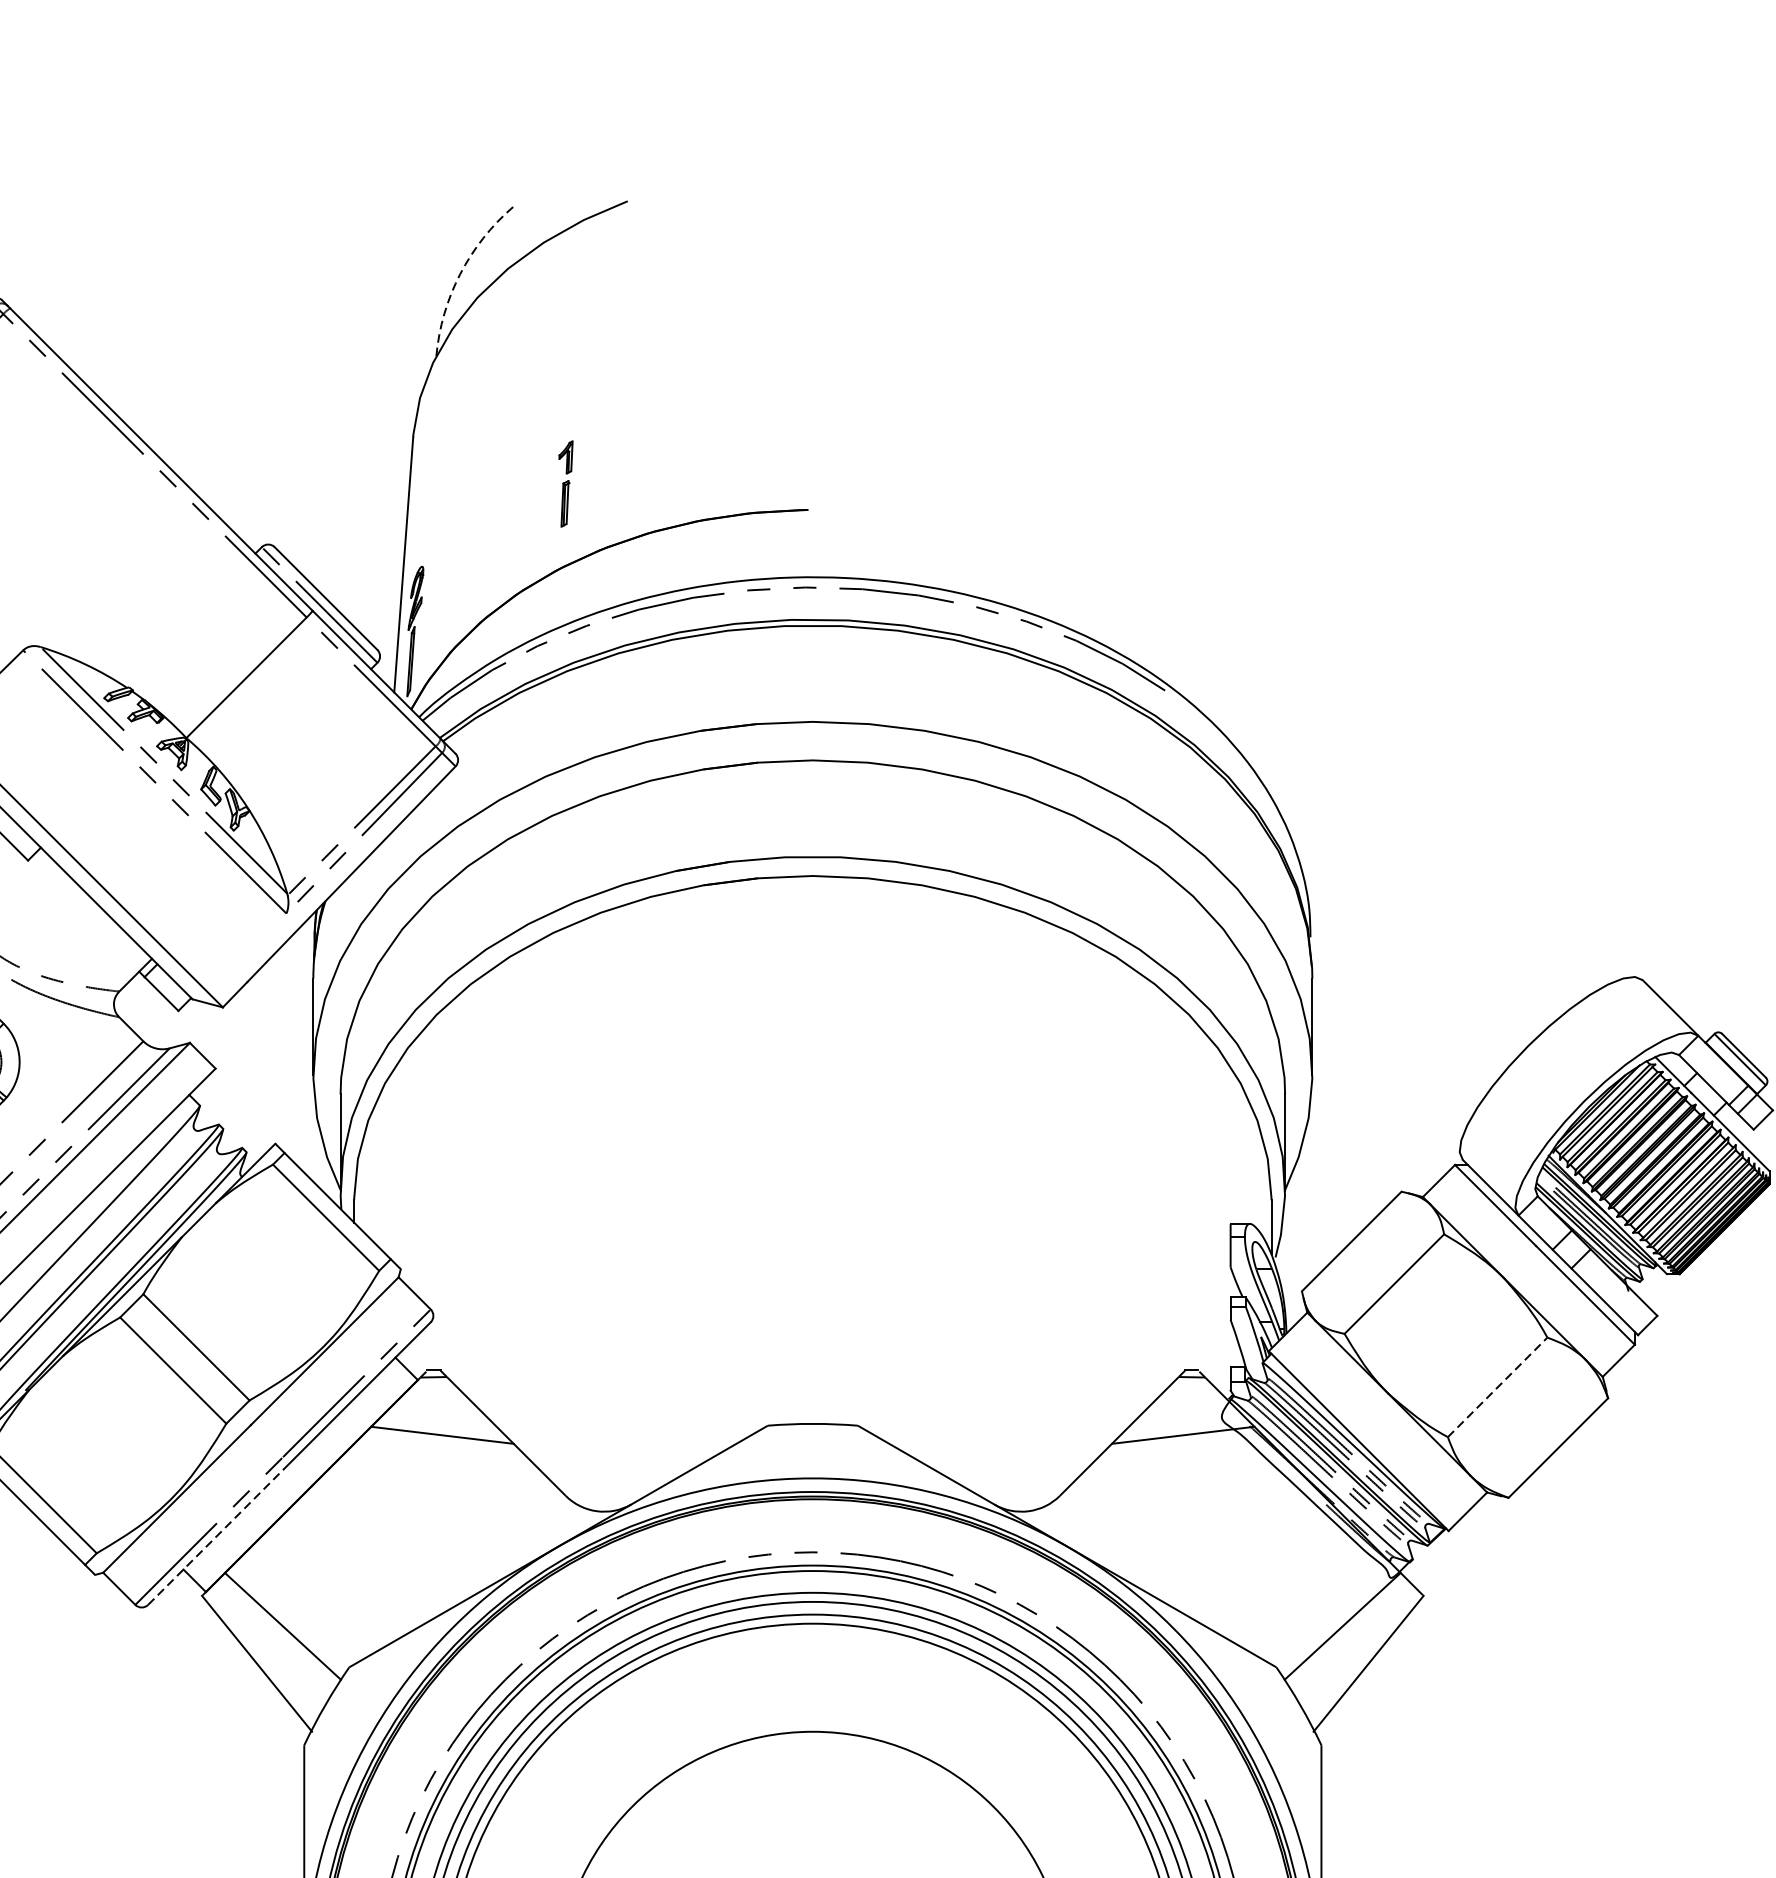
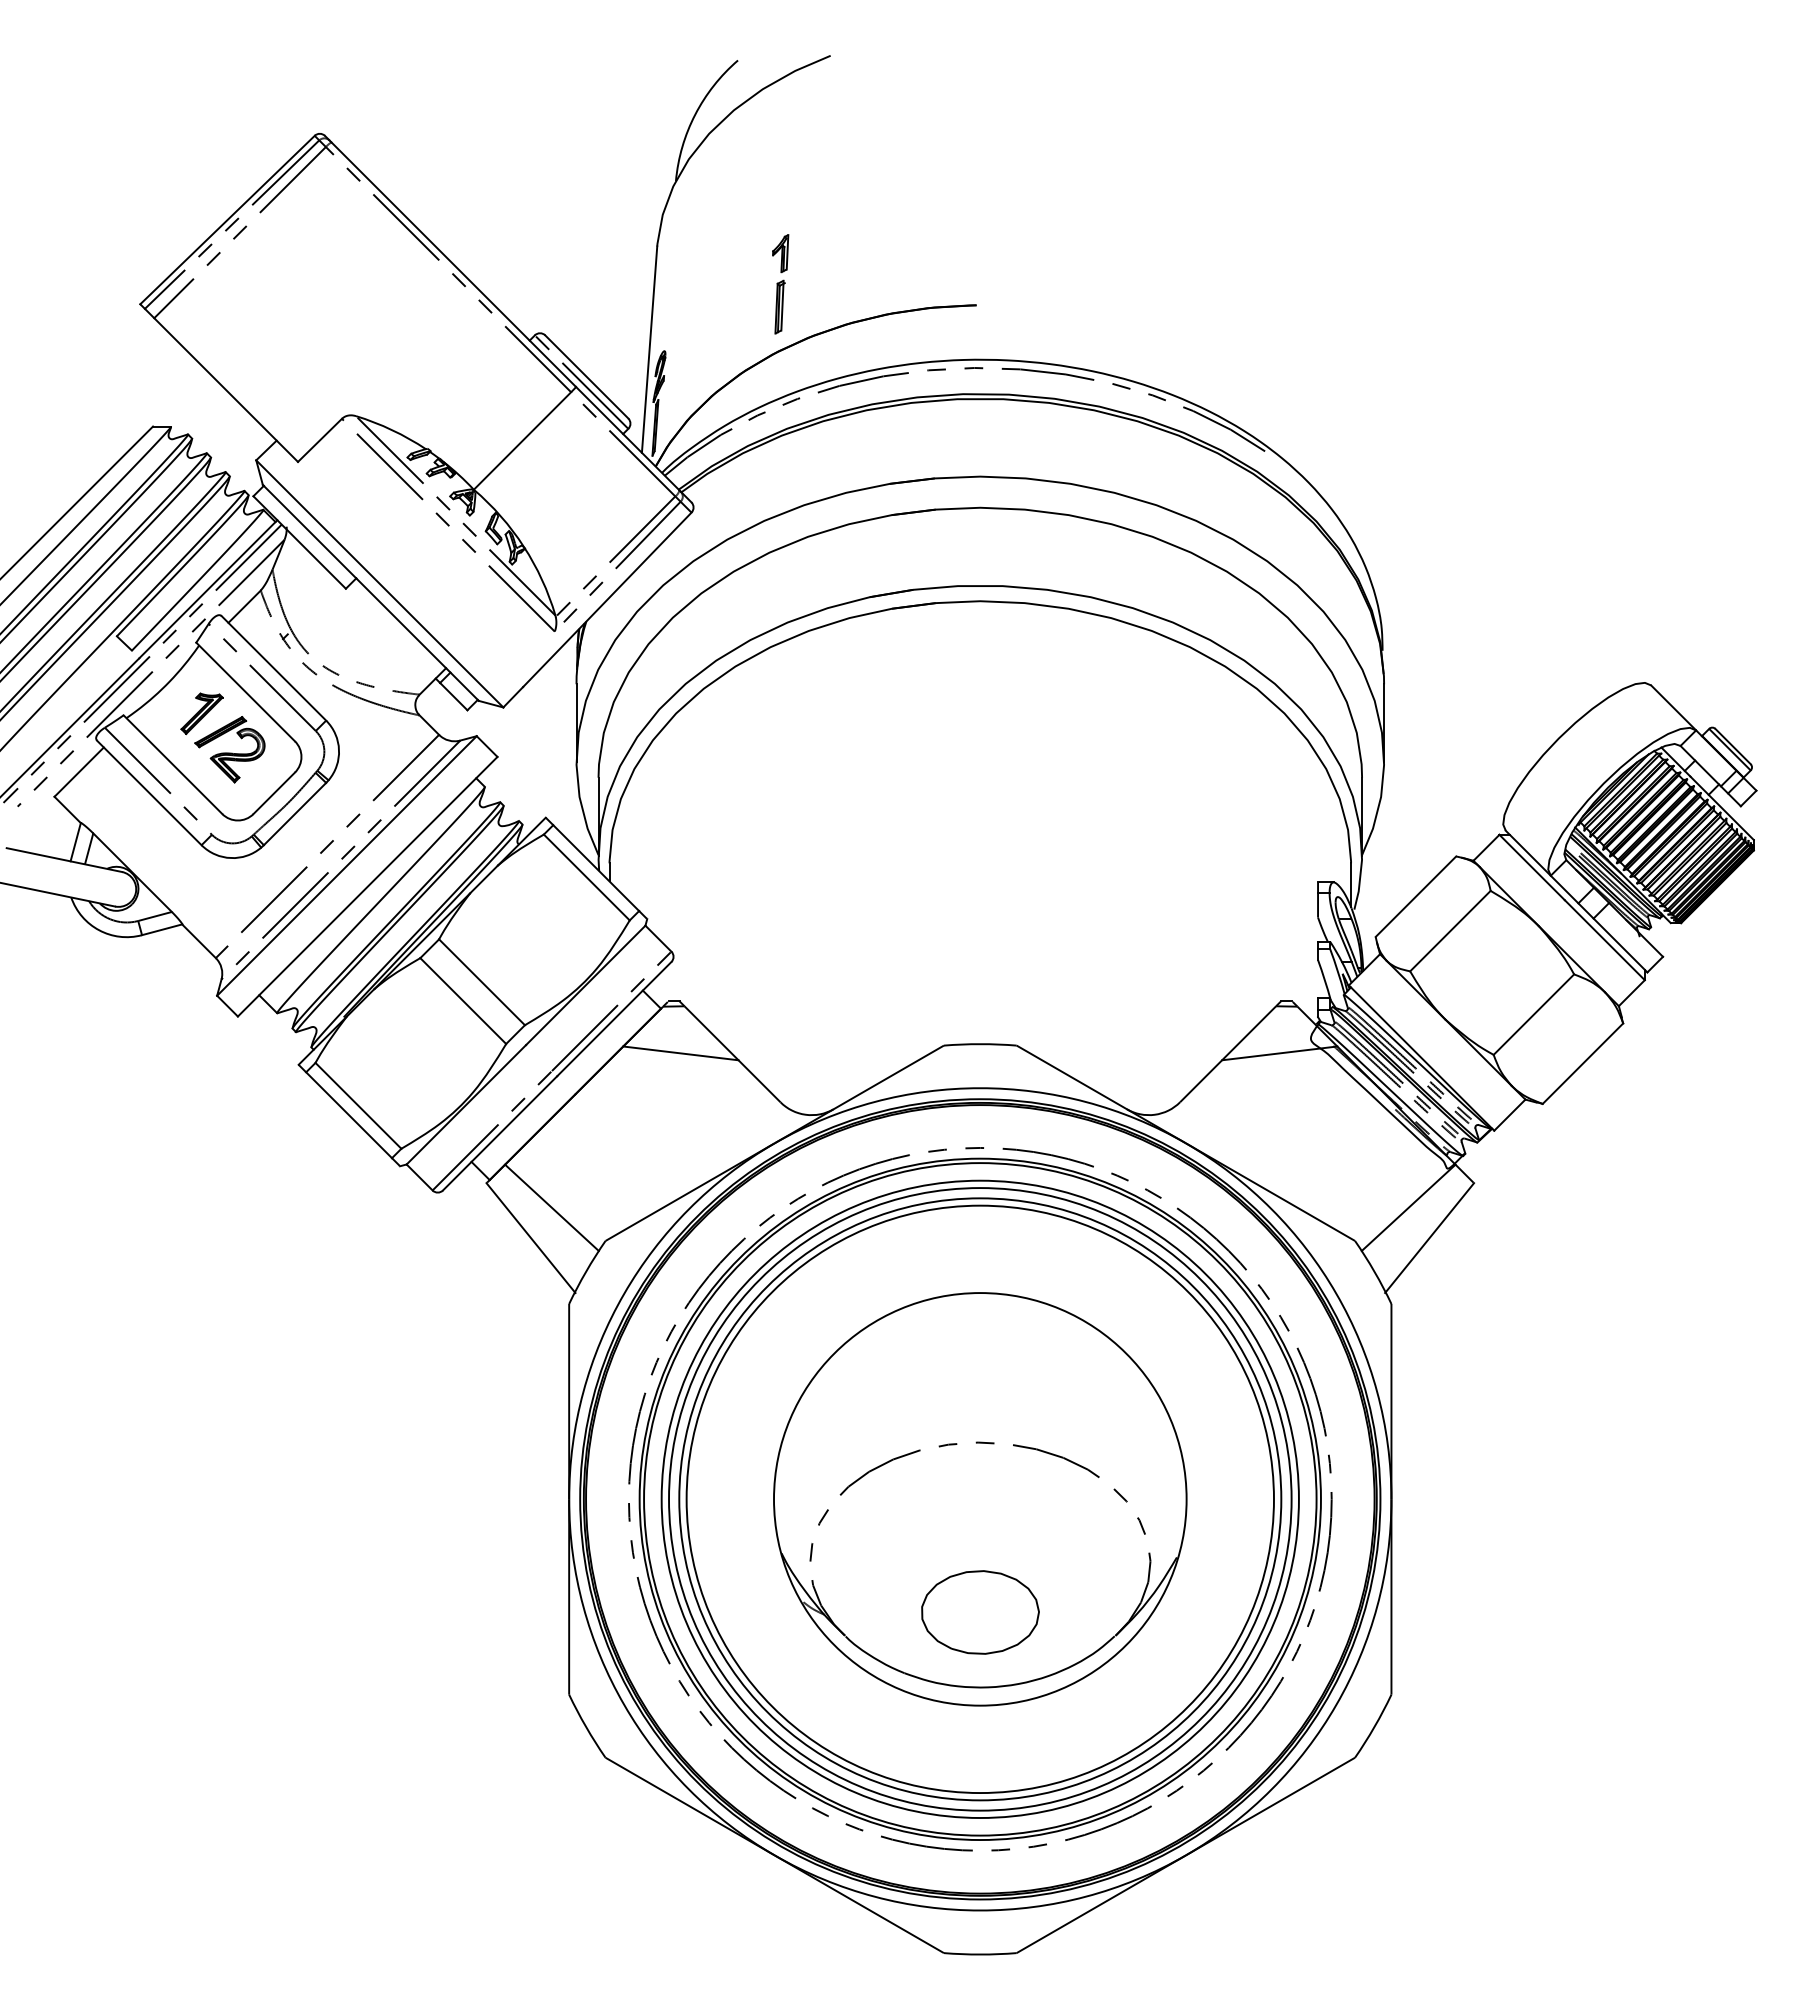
arc: (460, 273) -> (695, 114), dashed -> solid
part: (565, 484) -> (780, 284), size x1.43
line: (1497, 1387) -> (1533, 1014), dashed -> solid
line: (219, 1534) -> (500, 1133), dashed -> solid

